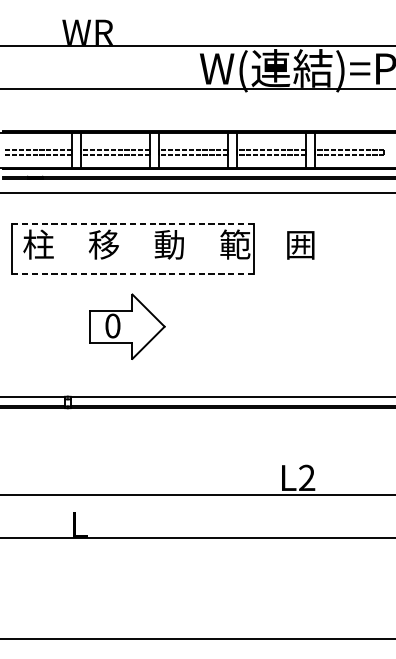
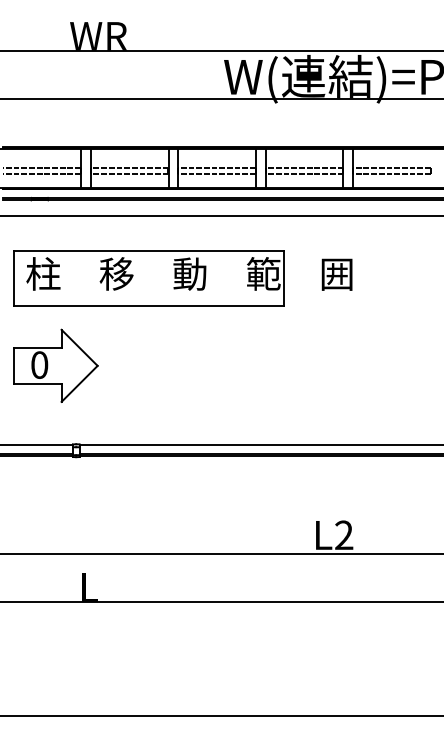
line: (133, 223) -> (149, 250), dashed -> solid
line: (133, 273) -> (149, 306), dashed -> solid
part: (127, 326) -> (55, 365), moved

